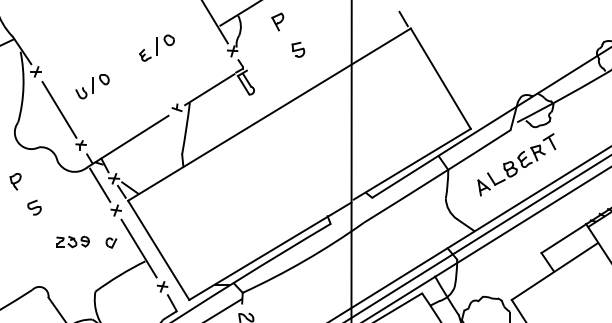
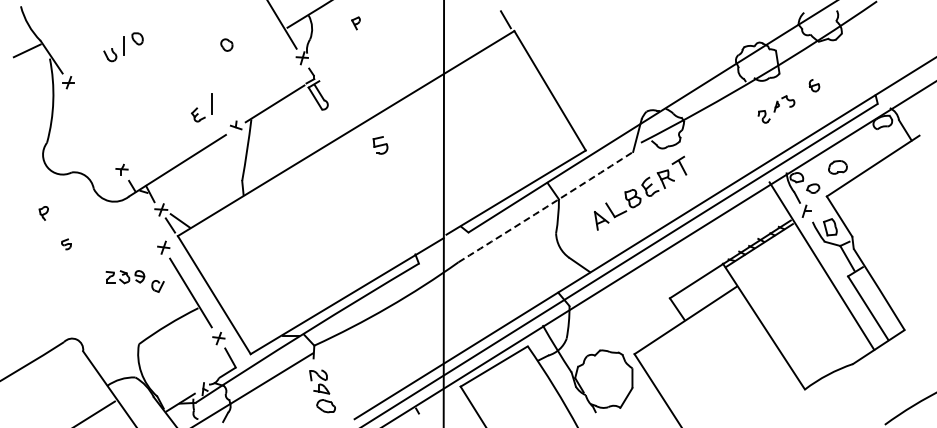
part: (277, 22) -> (355, 23), size x0.6
part: (147, 49) -> (201, 107), moved
part: (298, 49) -> (380, 145), moved
part: (92, 86) -> (123, 47), moved
line: (59, 109) -> (96, 127), removed
arc: (437, 176) -> (546, 207), solid -> dashed
part: (15, 181) -> (43, 213), size x0.7
line: (100, 185) -> (144, 217), removed
part: (34, 207) -> (66, 244), size x0.6
part: (73, 242) -> (125, 277), moved

